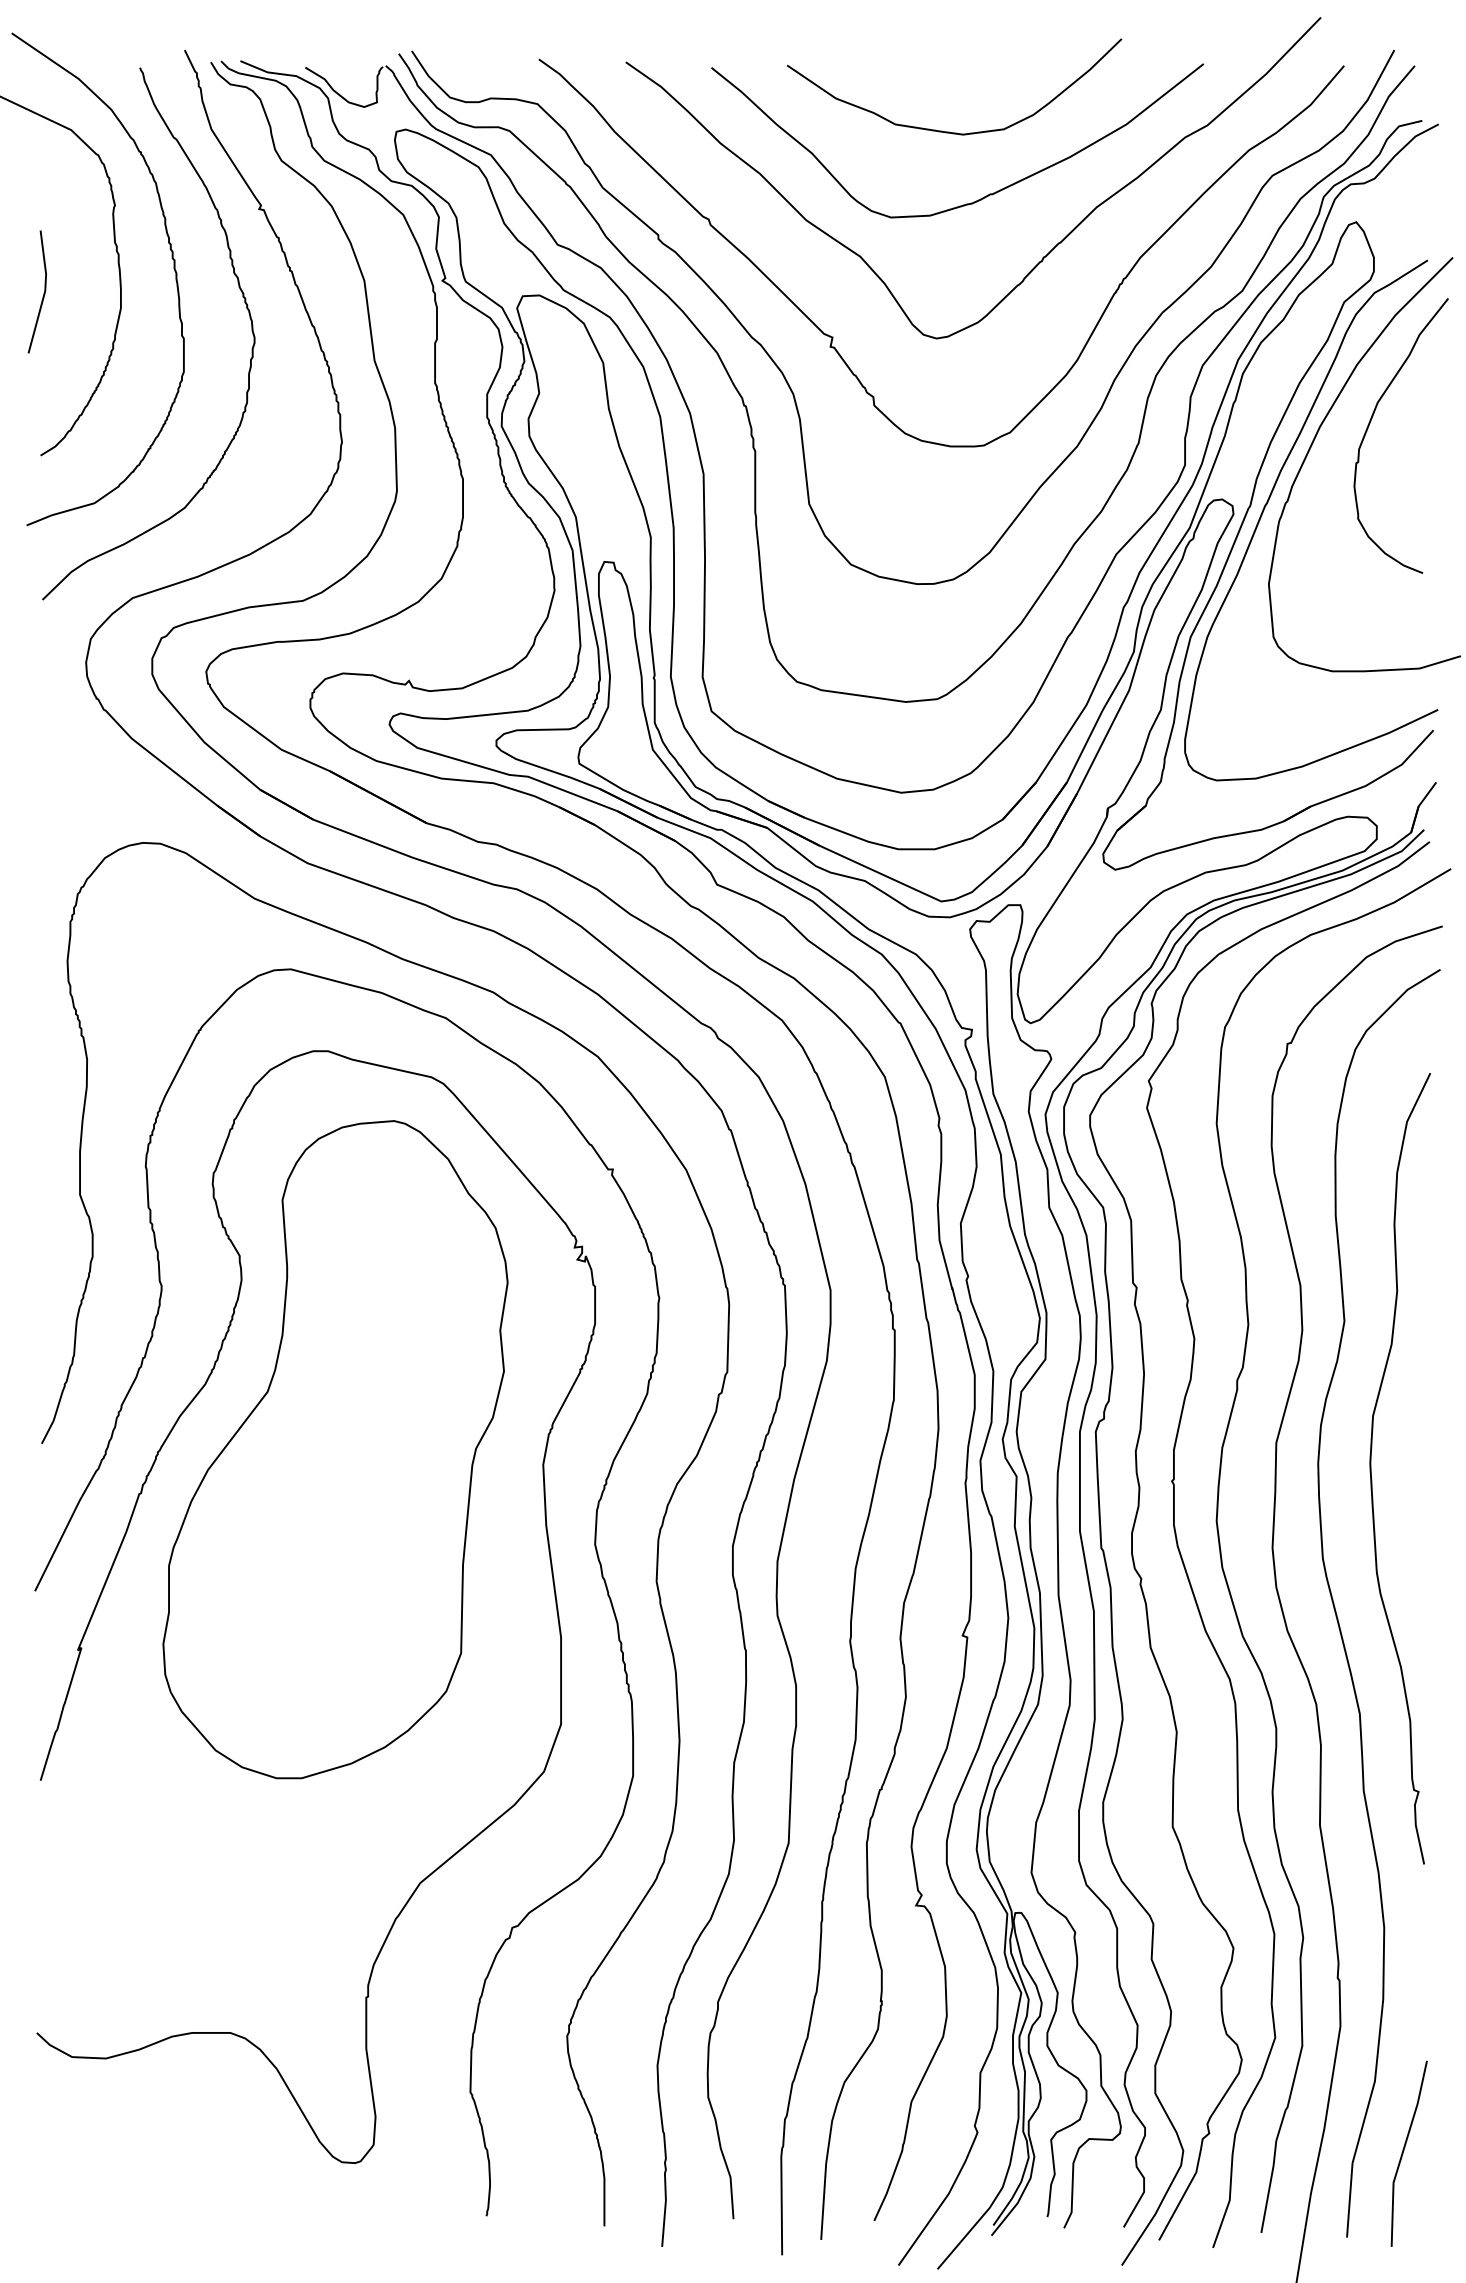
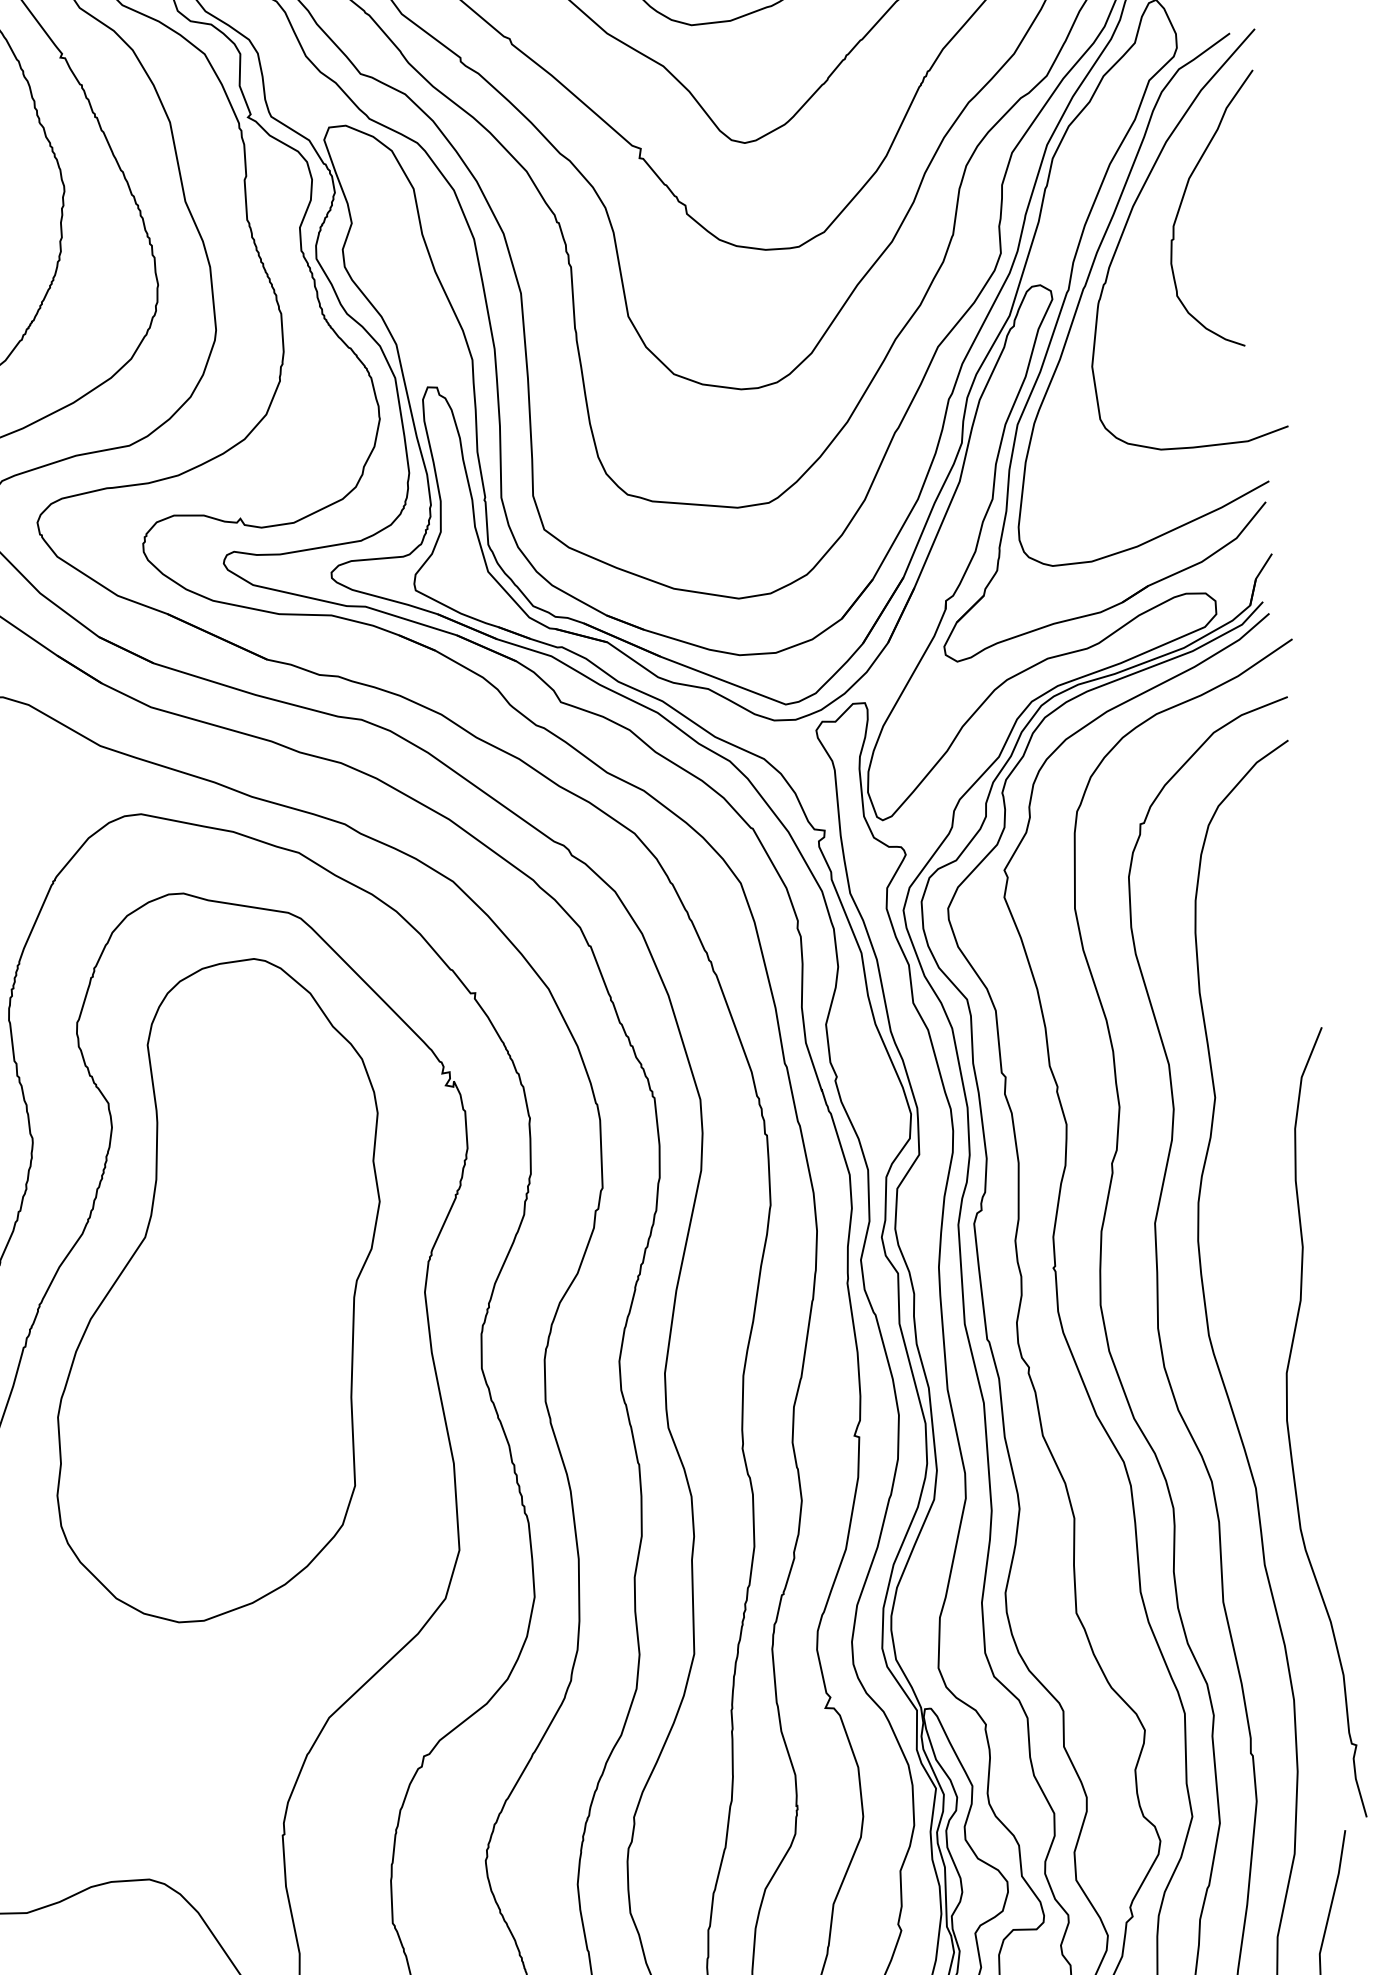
curve: (1371, 1468) -> (1288, 1425), moved

